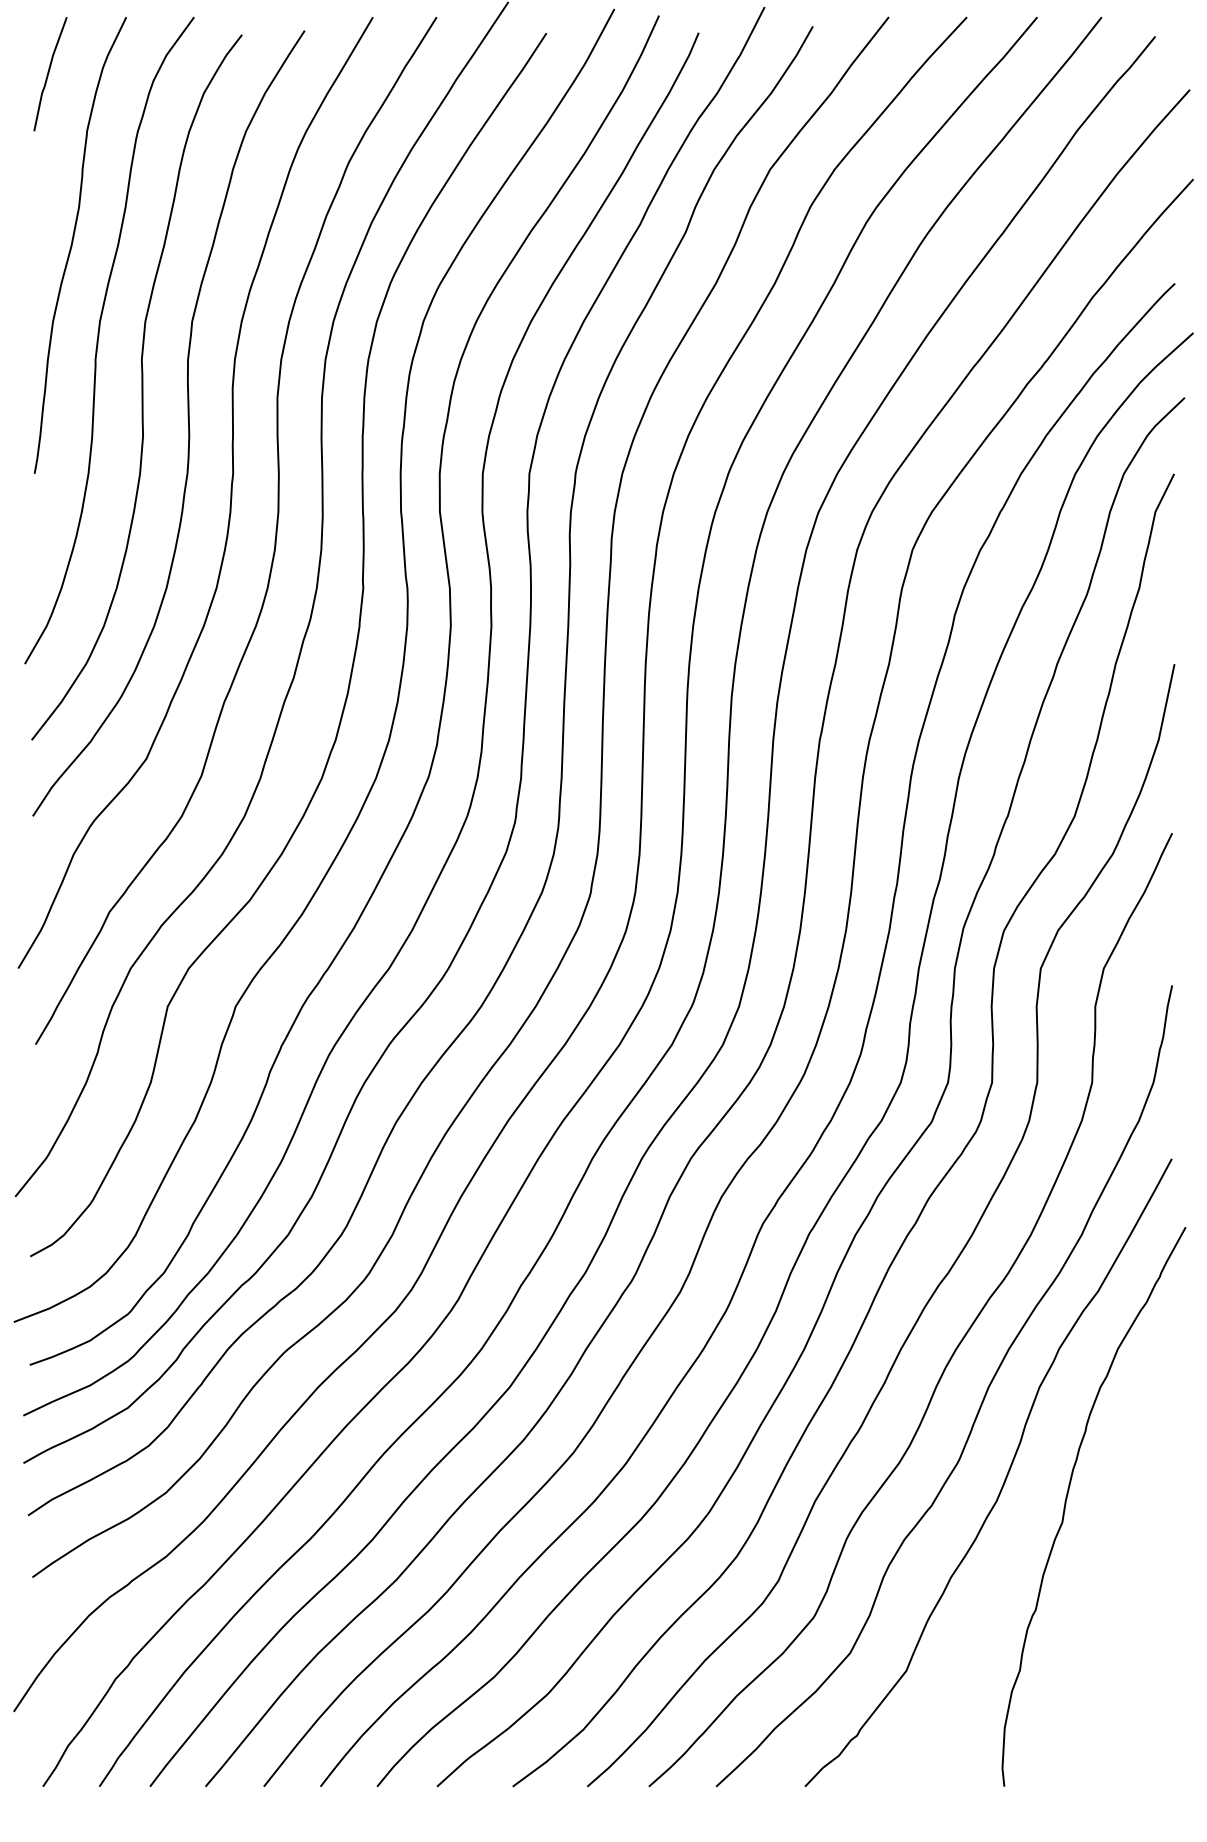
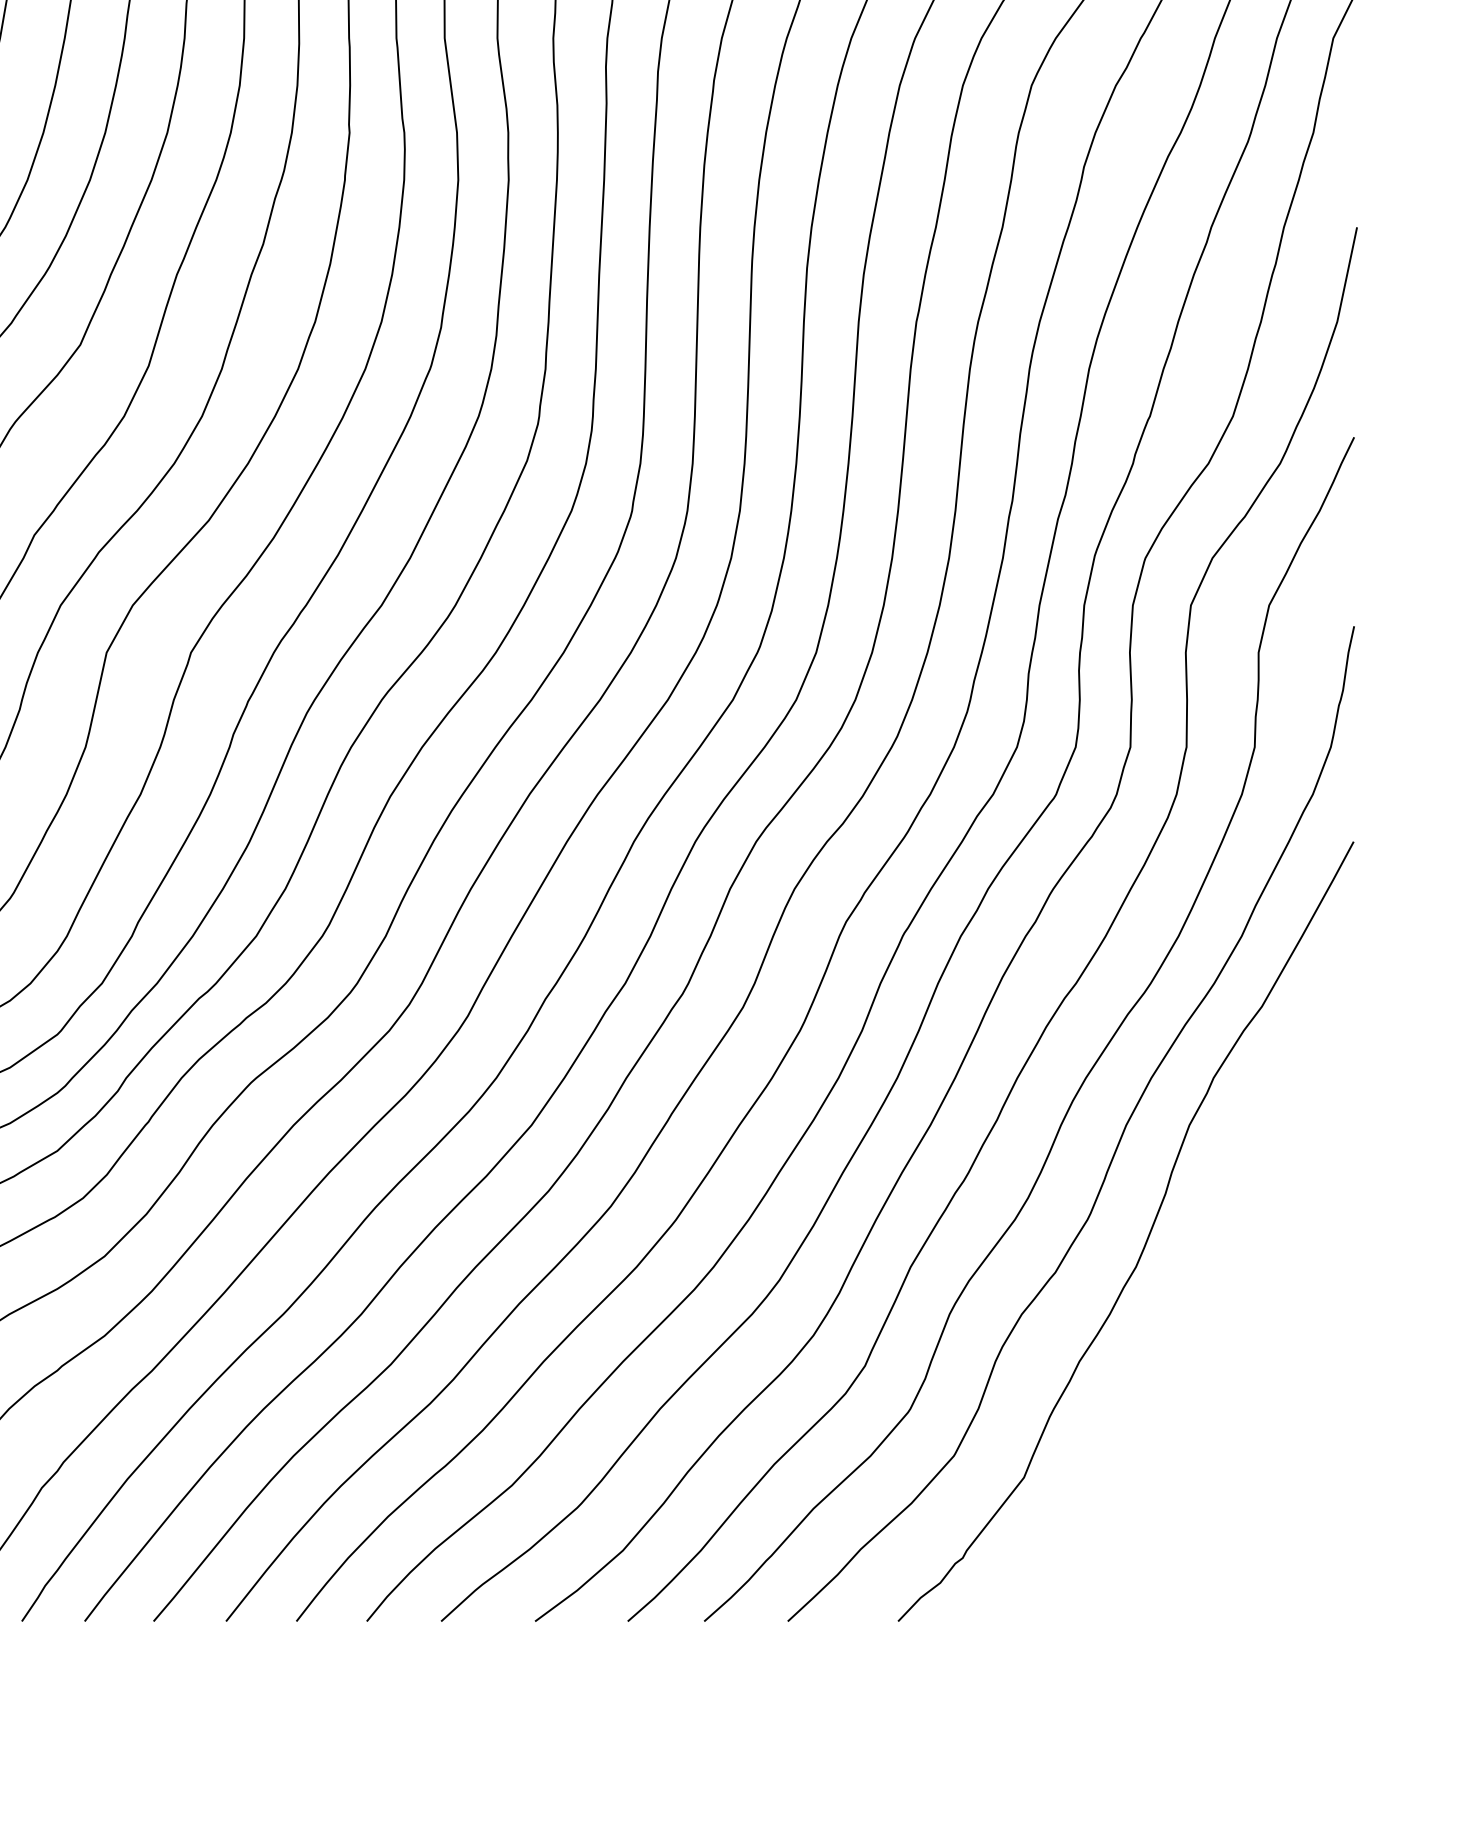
curve: (1067, 1499) -> (1224, 1264), removed

